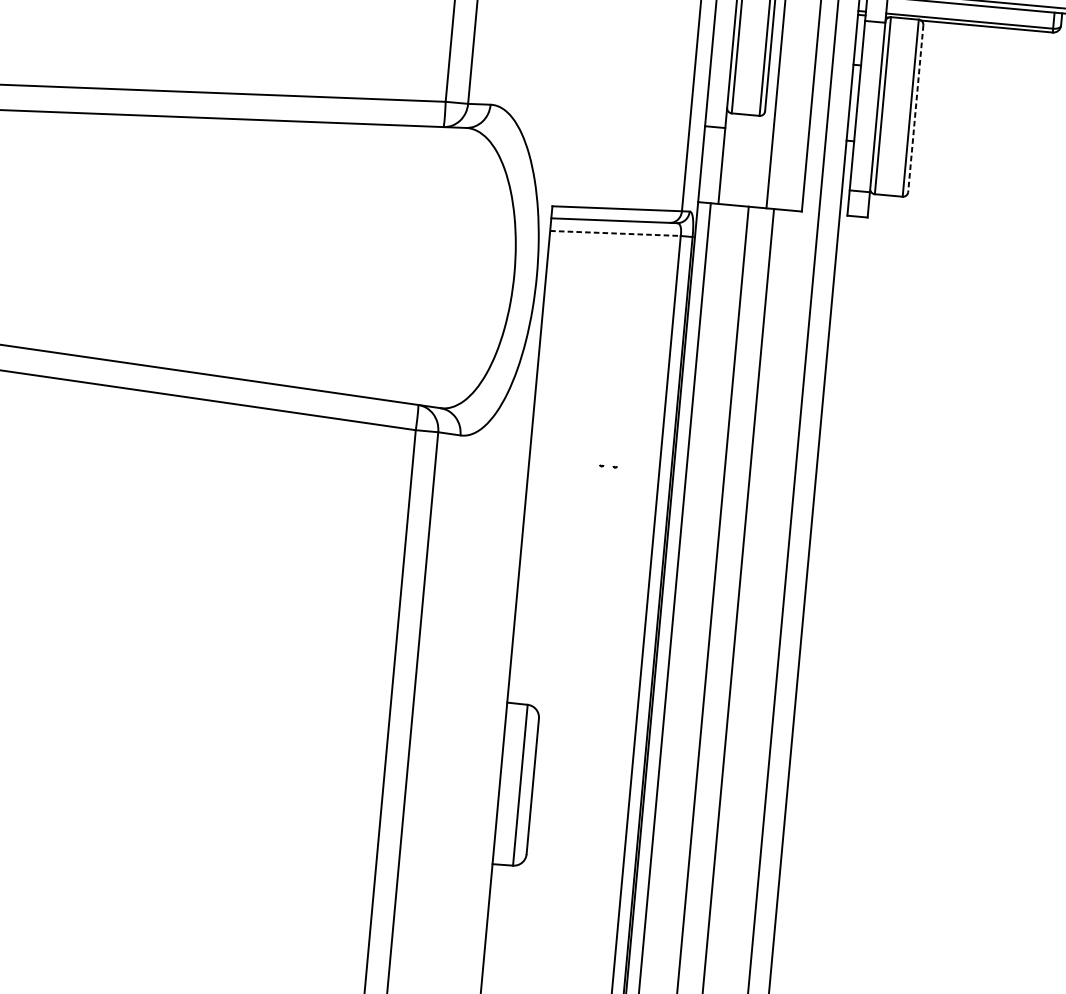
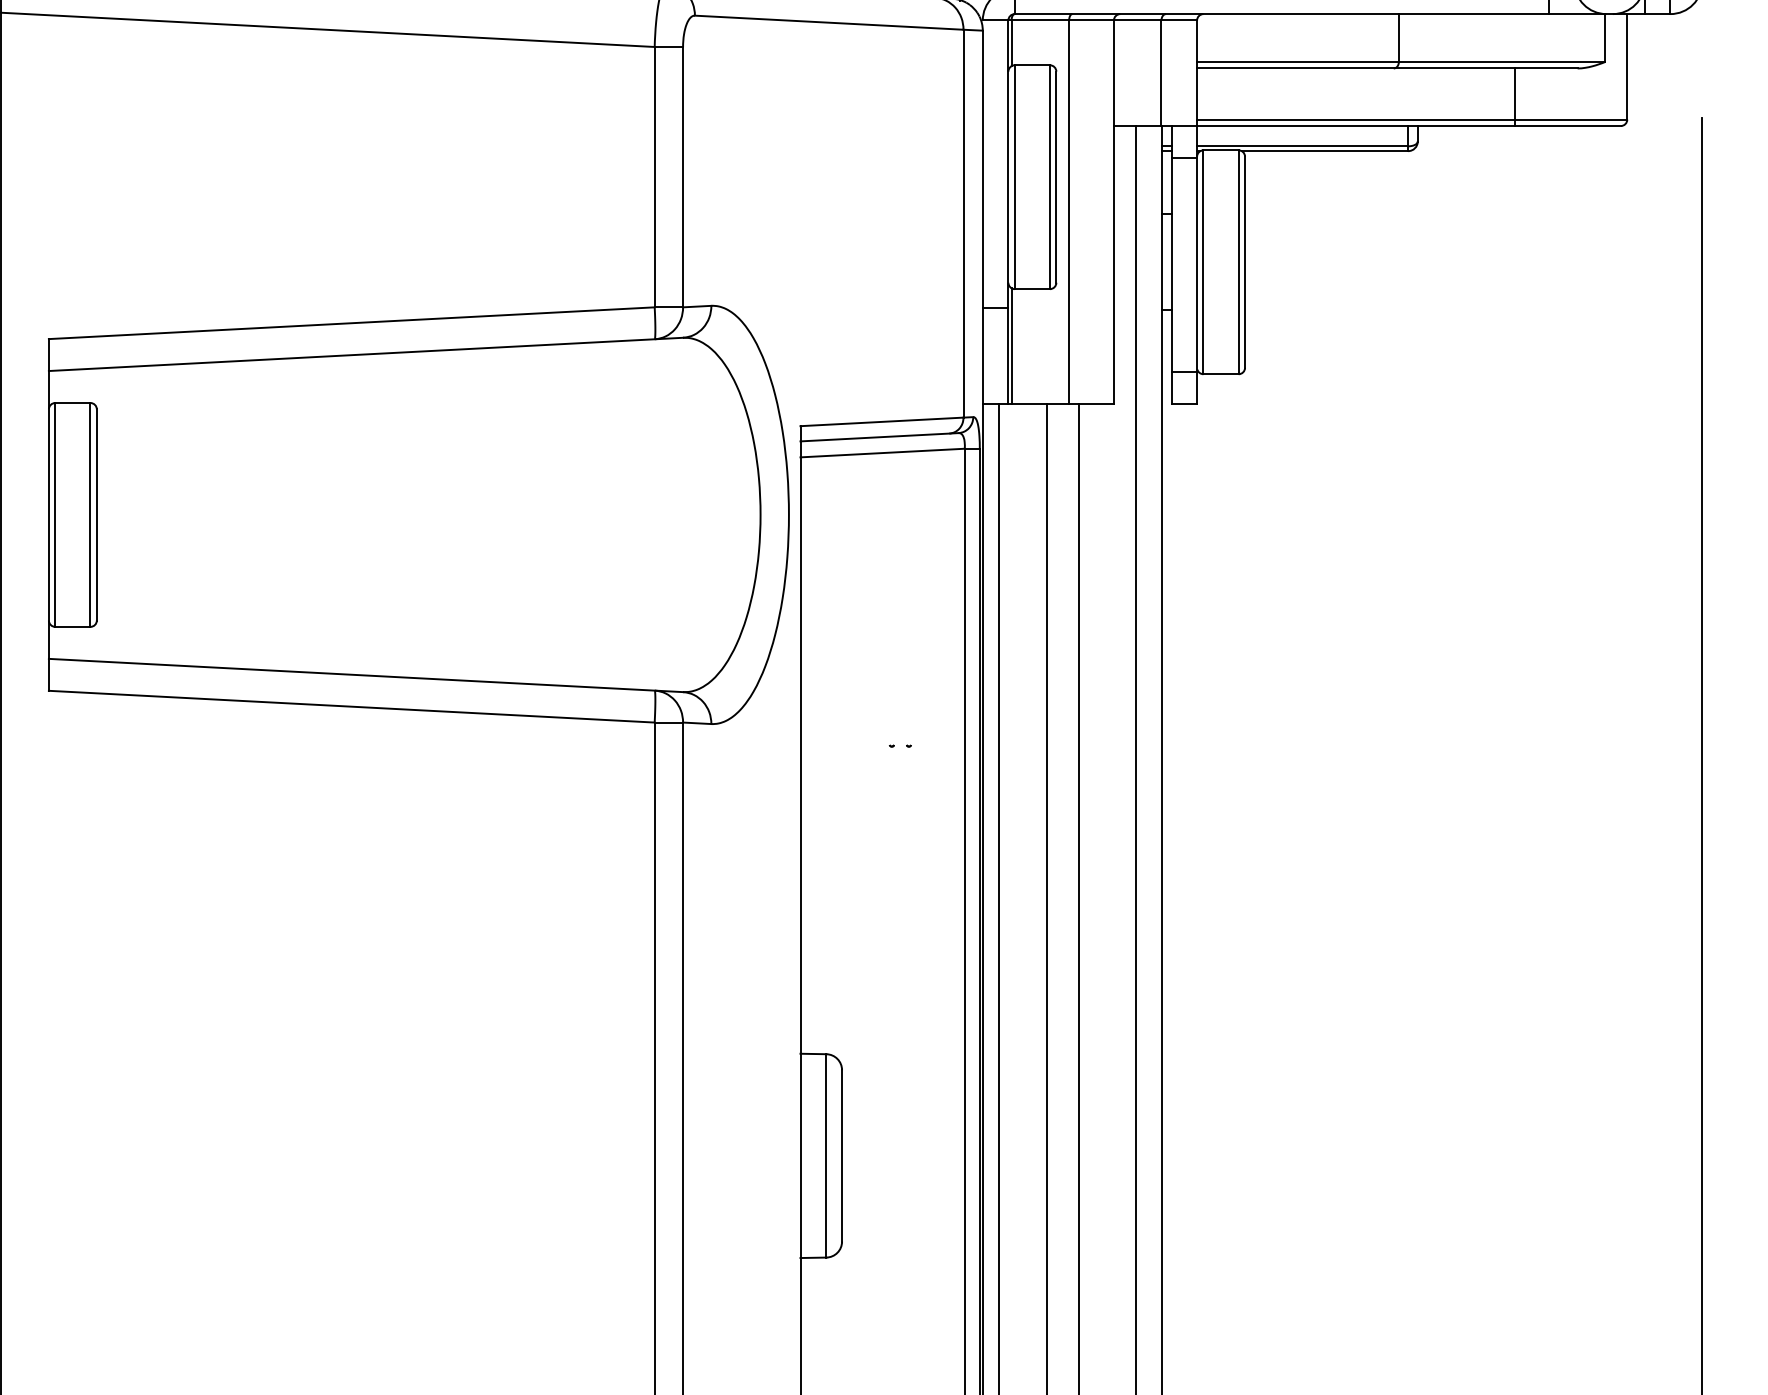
line: (916, 108) -> (1245, 262), dashed -> solid
line: (725, 158) -> (1011, 346), added
line: (616, 233) -> (883, 453), dashed -> solid

